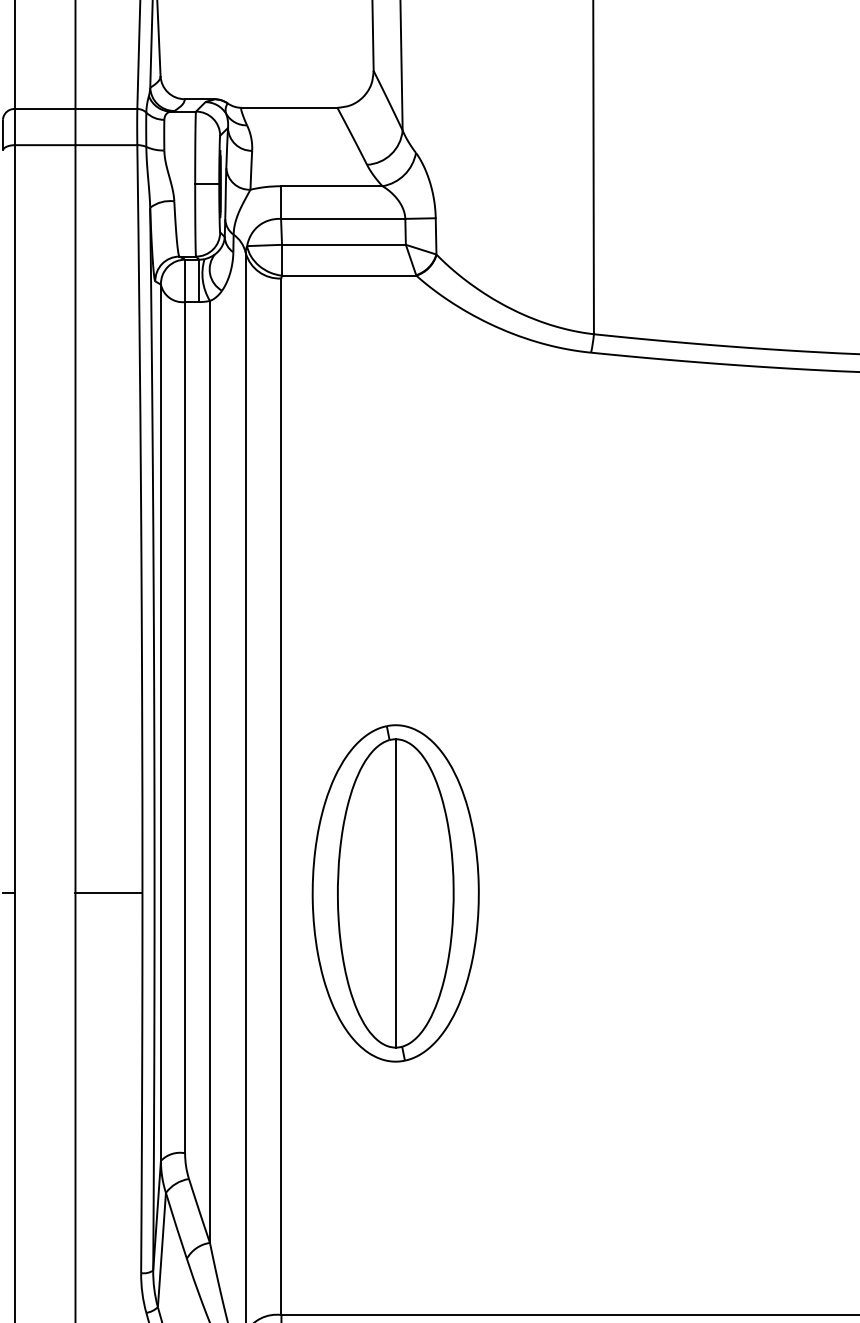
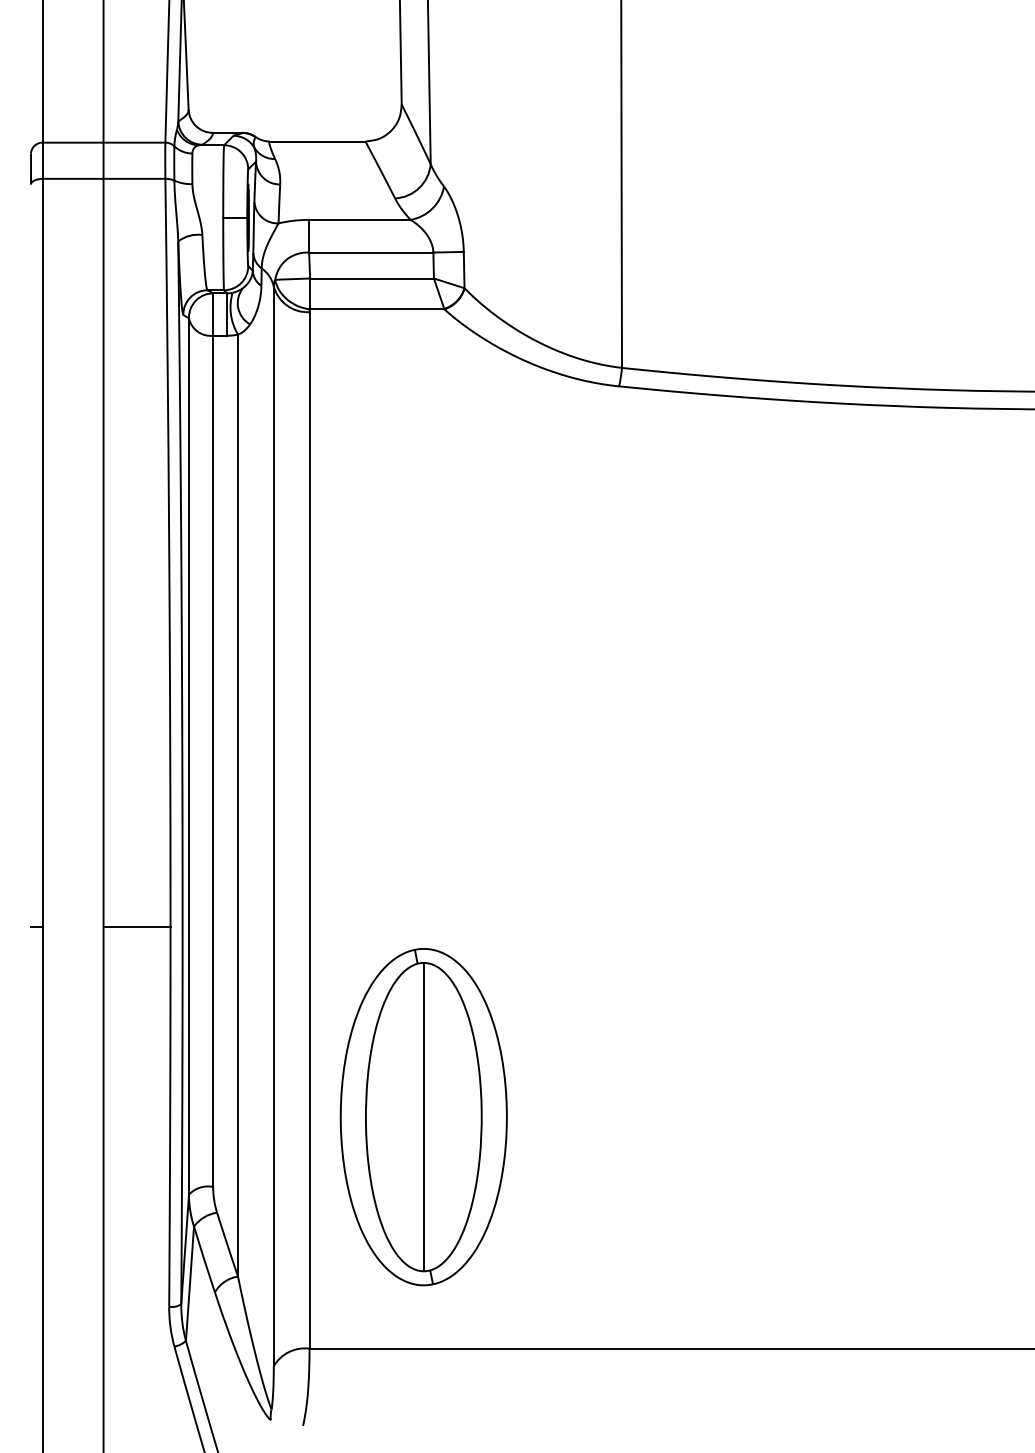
part: (395, 893) -> (423, 1117), moved

